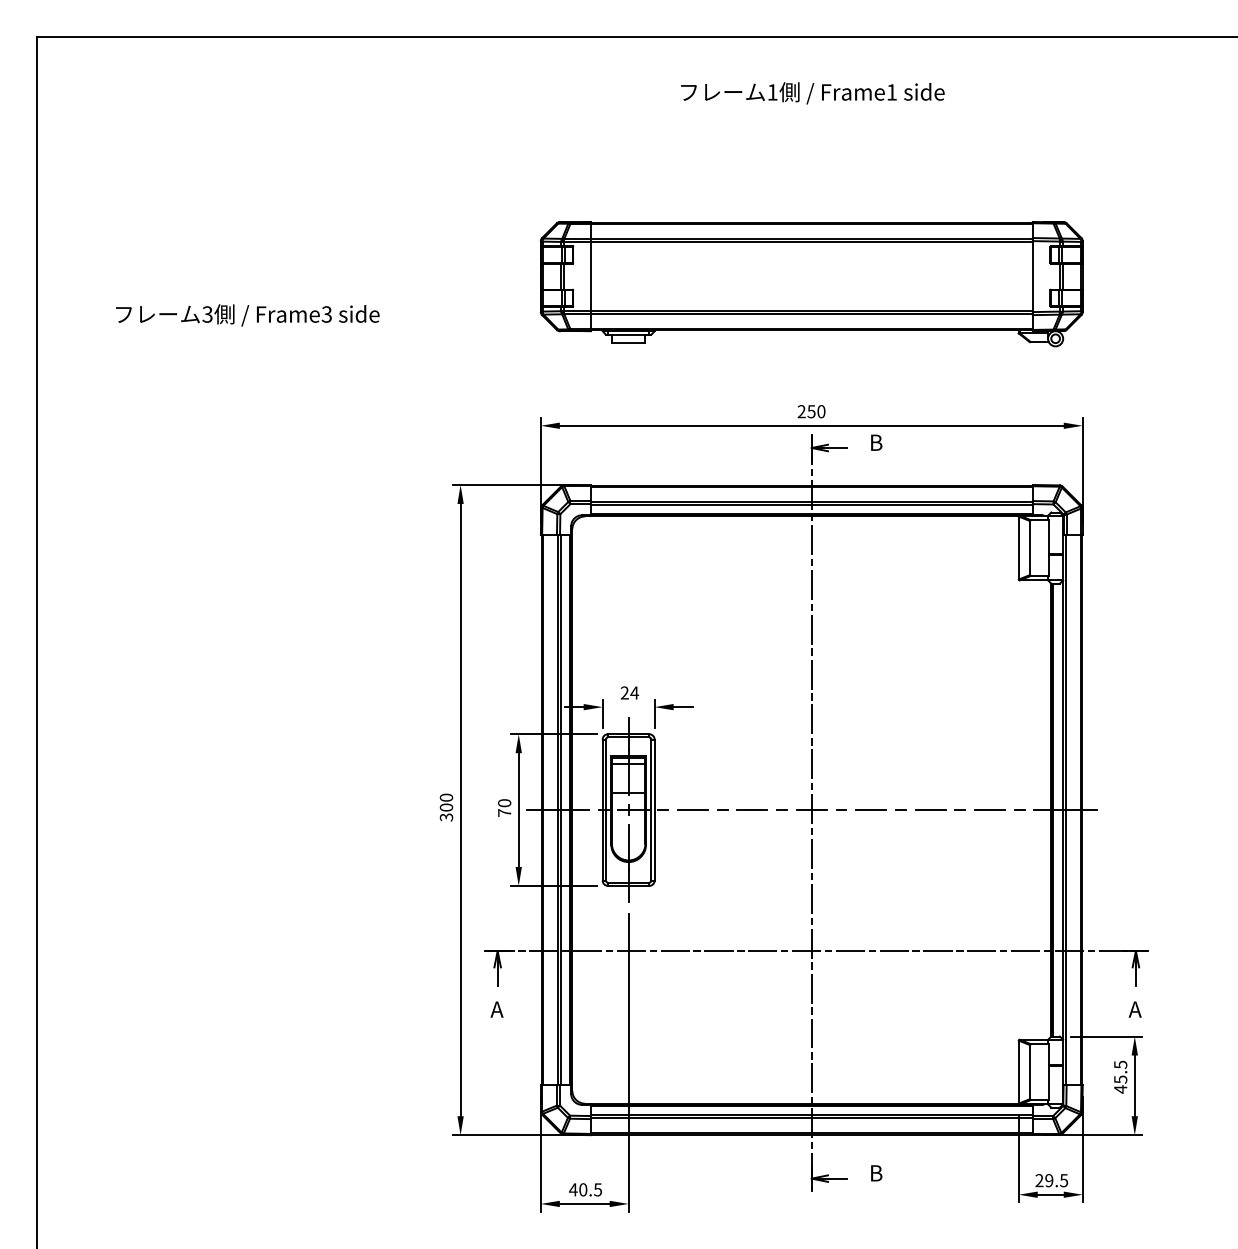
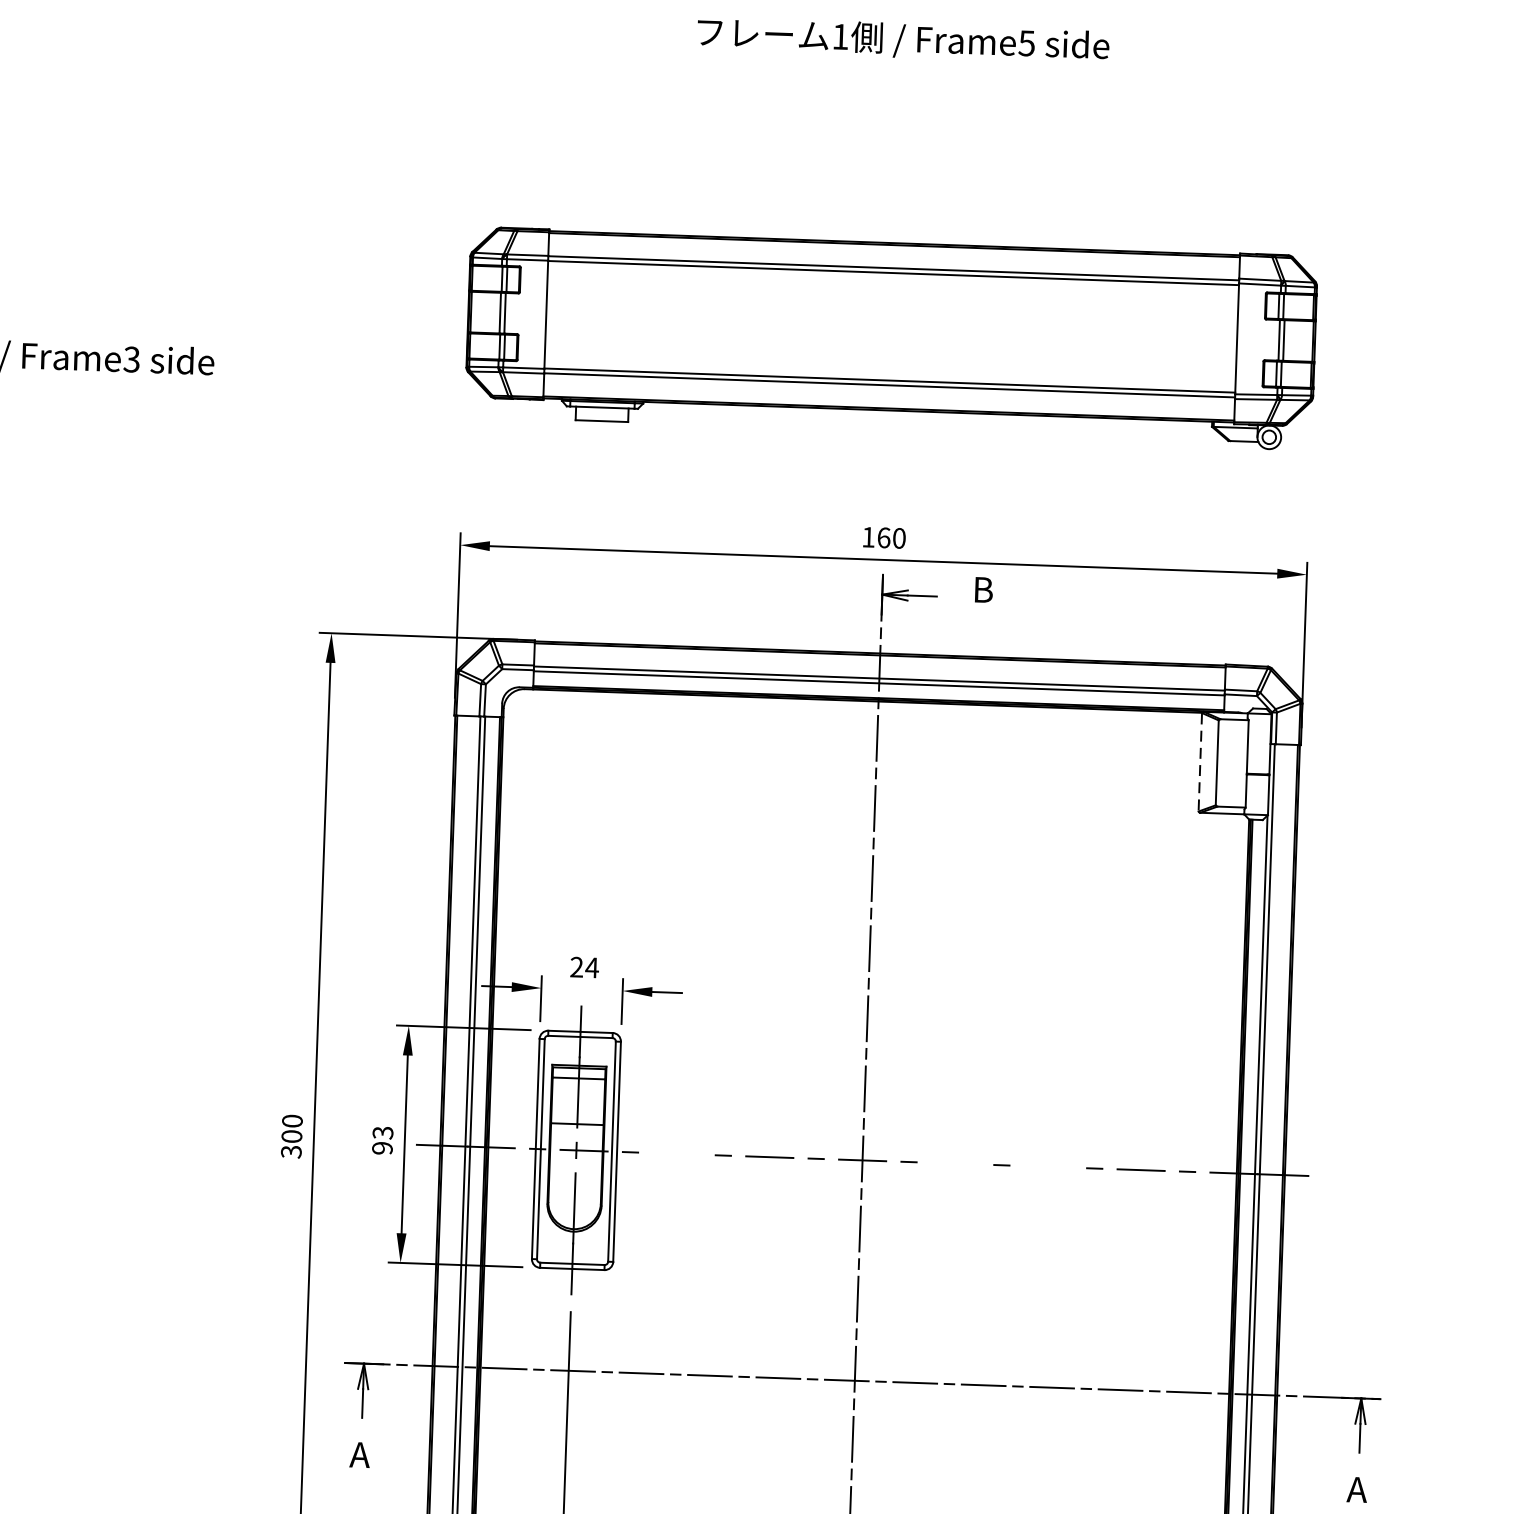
text: (891, 92) -> (1026, 43), Frame1 -> Frame5
text: (806, 411) -> (876, 537), 250 -> 160
line: (1018, 548) -> (1199, 762), solid -> dashed
text: (504, 808) -> (382, 1141), 70 -> 93
line: (692, 810) -> (676, 1154), removed
line: (871, 810) -> (955, 1164), removed
line: (930, 810) -> (1048, 1167), removed

